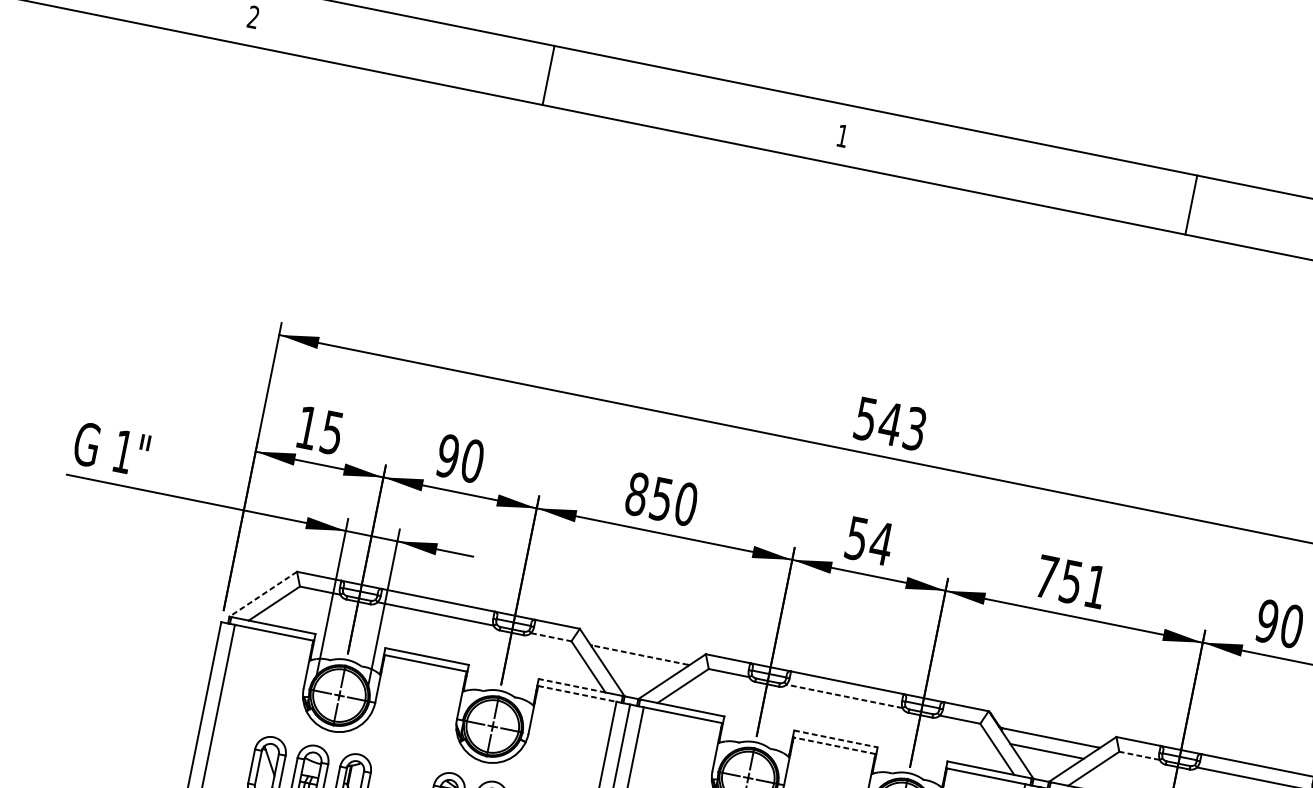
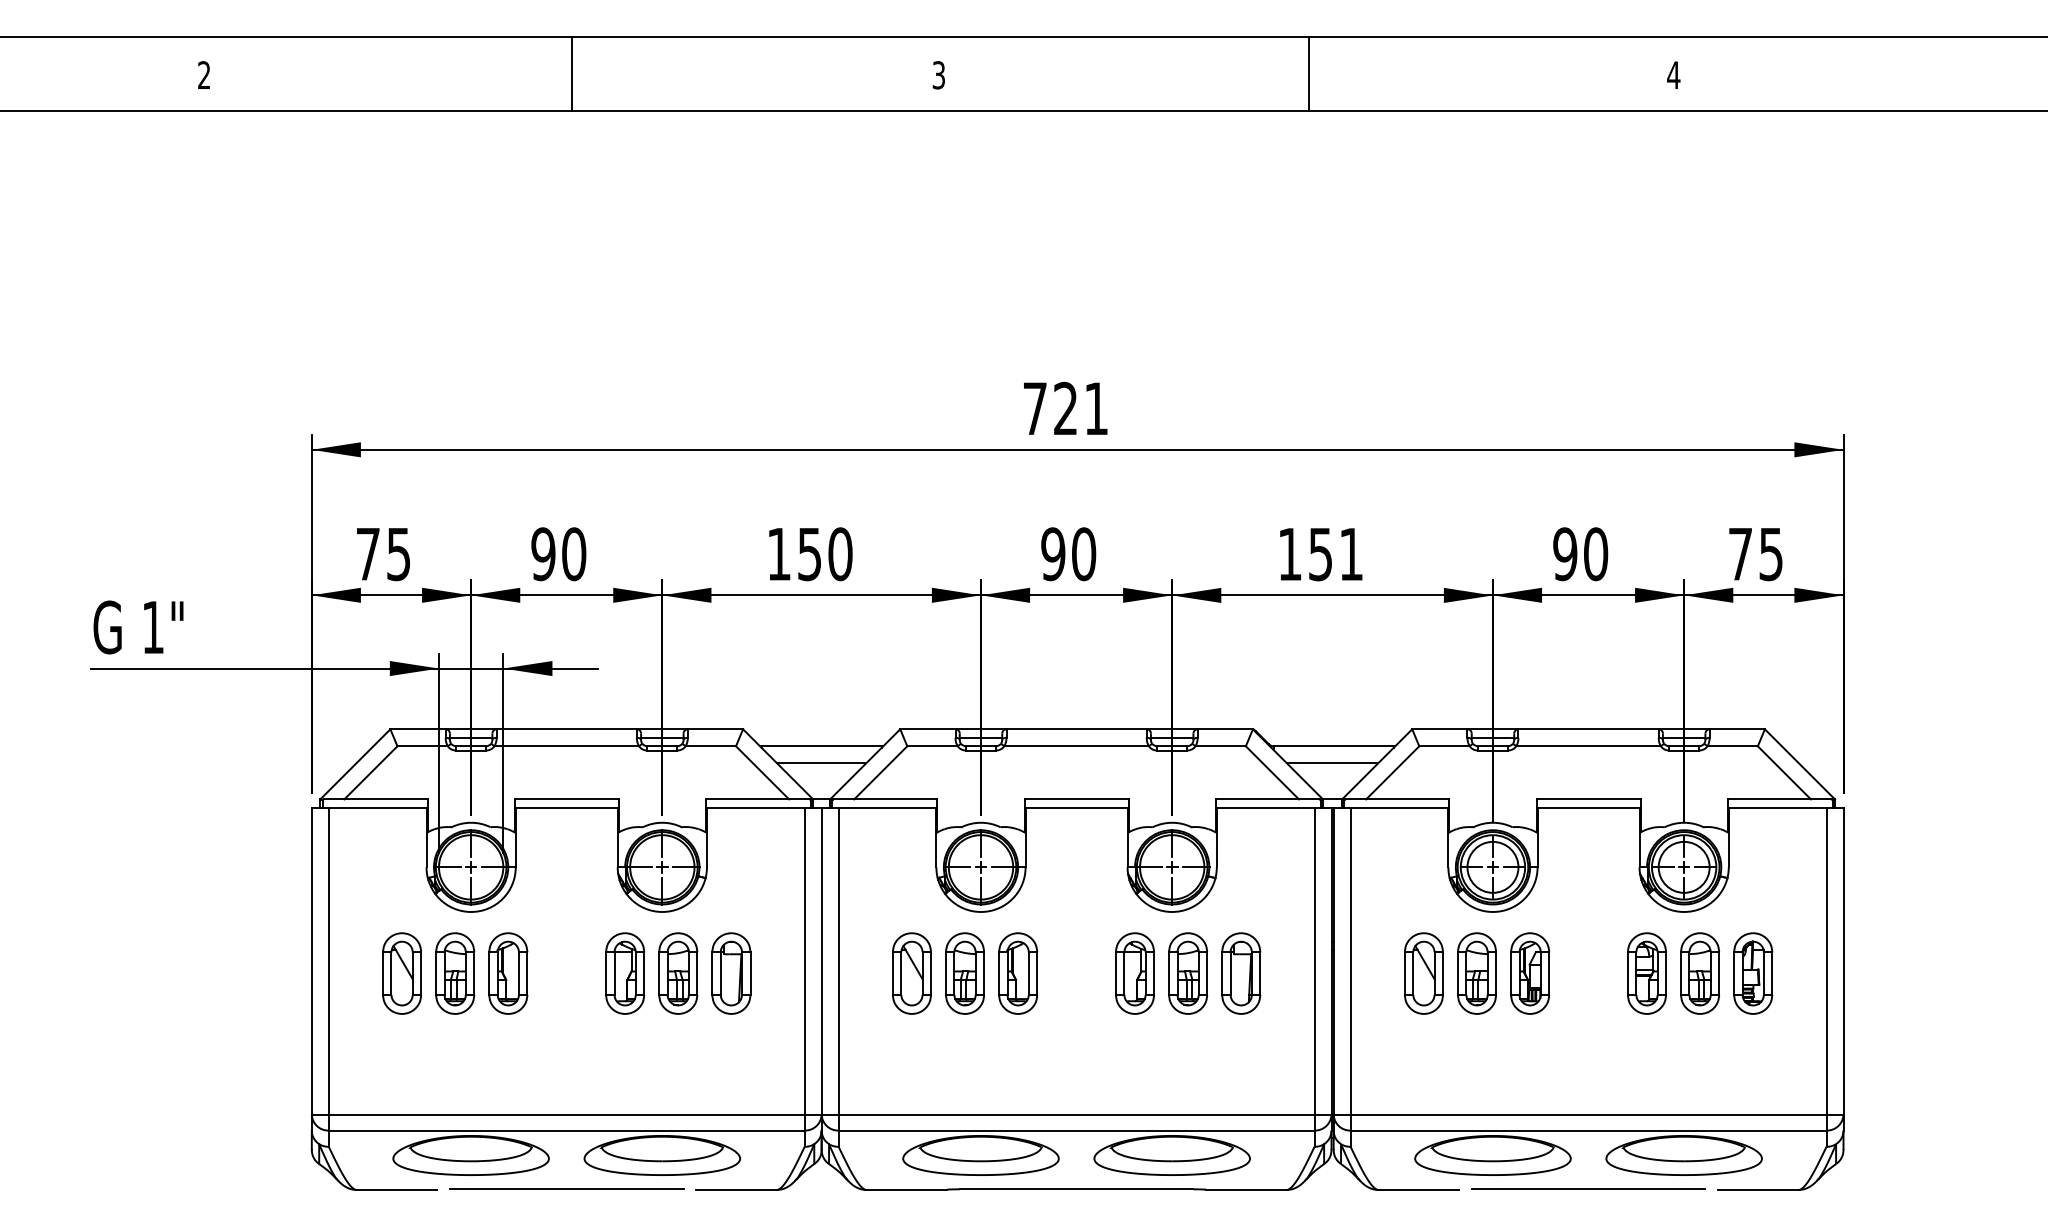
text: (842, 136) -> (938, 75), 1 -> 3
line: (1191, 204) -> (1309, 73), moved
text: (890, 423) -> (1065, 408), 543 -> 721
text: (307, 428) -> (368, 554), 15 -> 75
text: (637, 494) -> (779, 554), 850 -> 150
text: (869, 541) -> (1068, 554), 54 -> 90
text: (1046, 577) -> (1289, 554), 751 -> 151
line: (263, 594) -> (355, 764), dashed -> solid
line: (551, 637) -> (711, 746), dashed -> solid
line: (639, 655) -> (821, 746), dashed -> solid
line: (637, 668) -> (821, 763), added
line: (572, 685) -> (747, 799), dashed -> solid
line: (577, 693) -> (755, 807), dashed -> solid
line: (844, 696) -> (1076, 746), dashed -> solid
line: (836, 739) -> (1077, 799), dashed -> solid
line: (834, 745) -> (1076, 807), dashed -> solid
line: (1138, 755) -> (1443, 746), dashed -> solid

